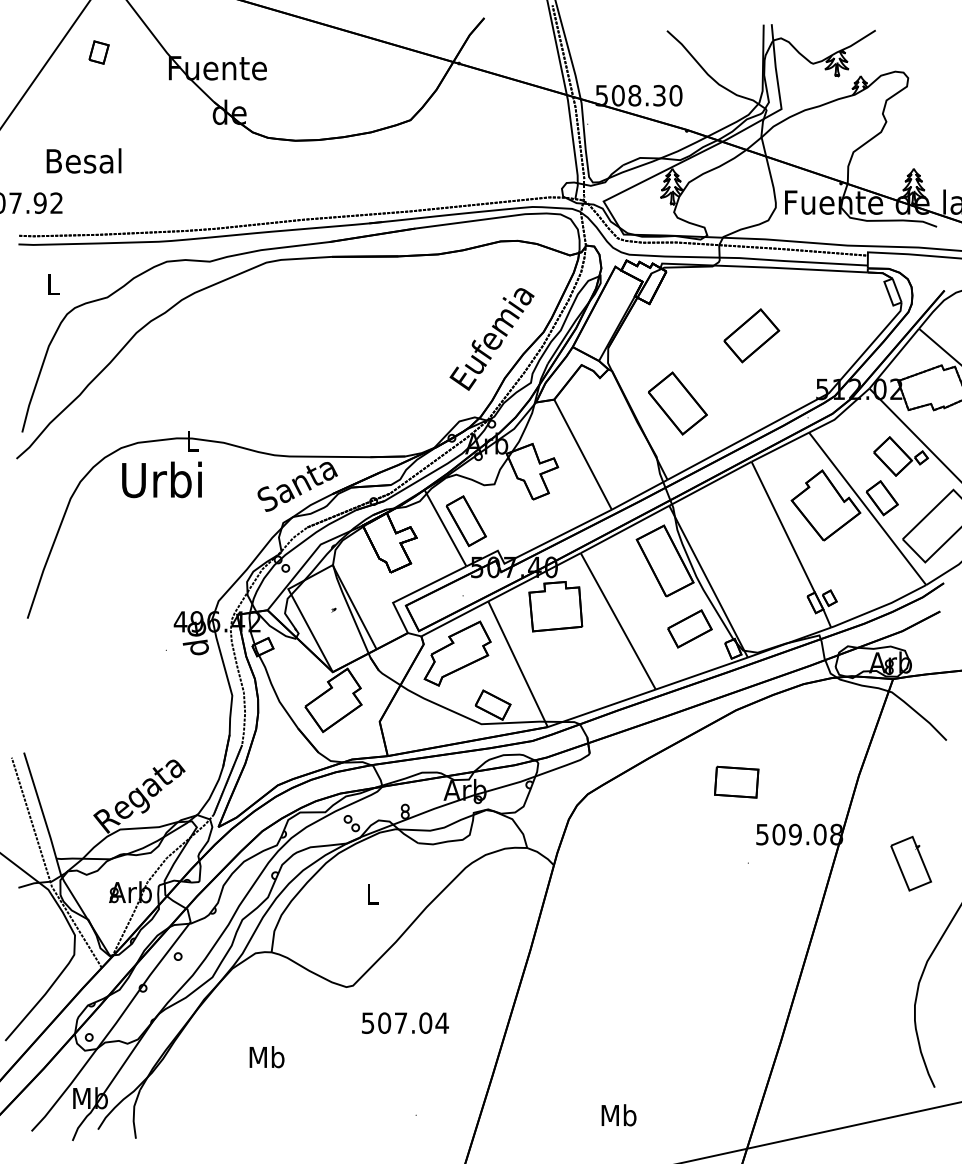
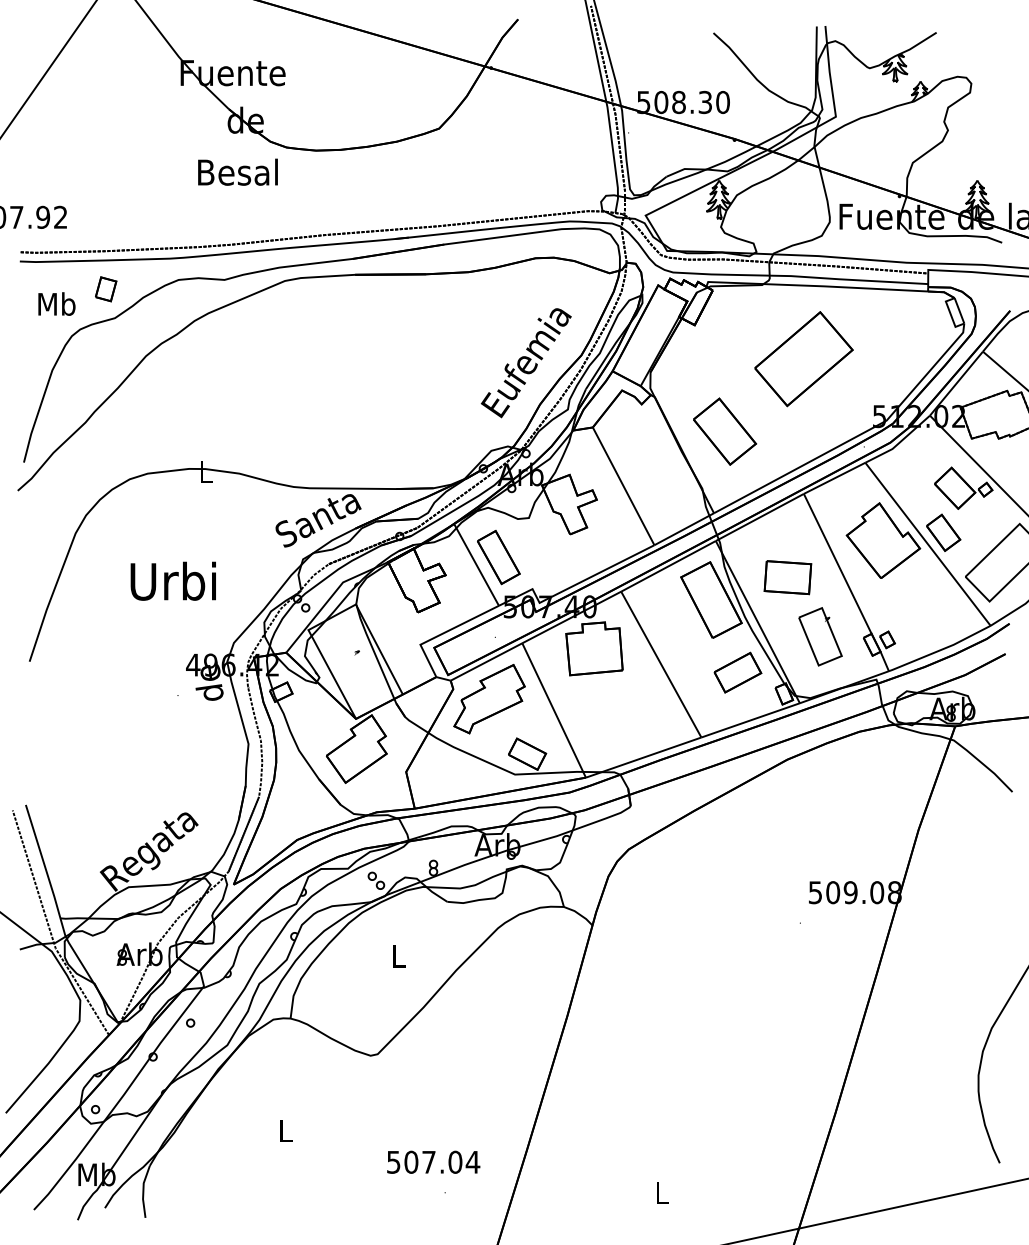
part: (99, 52) -> (106, 289), moved
text: (83, 160) -> (237, 171), moved
text: (52, 283) -> (56, 303), L -> Mb
part: (751, 336) -> (803, 359), size x1.67
text: (161, 479) -> (172, 580), moved
part: (736, 782) -> (787, 577), moved
part: (911, 863) -> (820, 636), moved
text: (405, 1022) -> (433, 1161), moved
text: (266, 1057) -> (285, 1130), Mb -> L
text: (618, 1115) -> (661, 1192), Mb -> L

